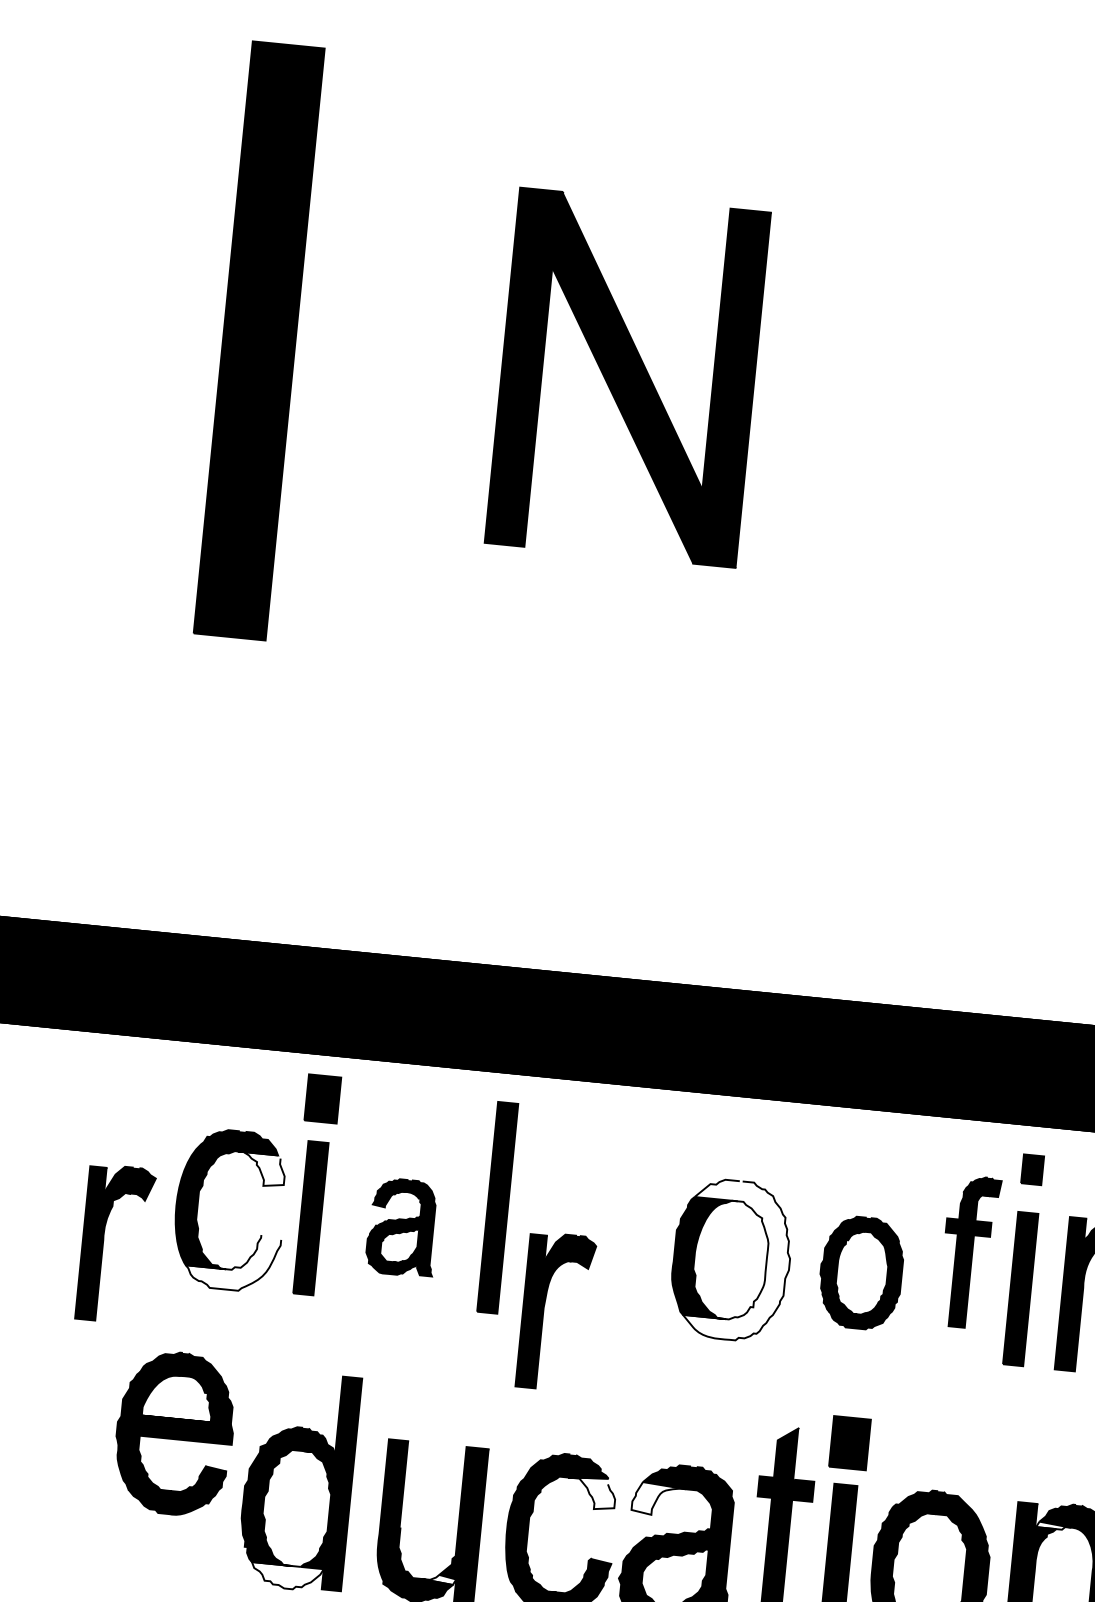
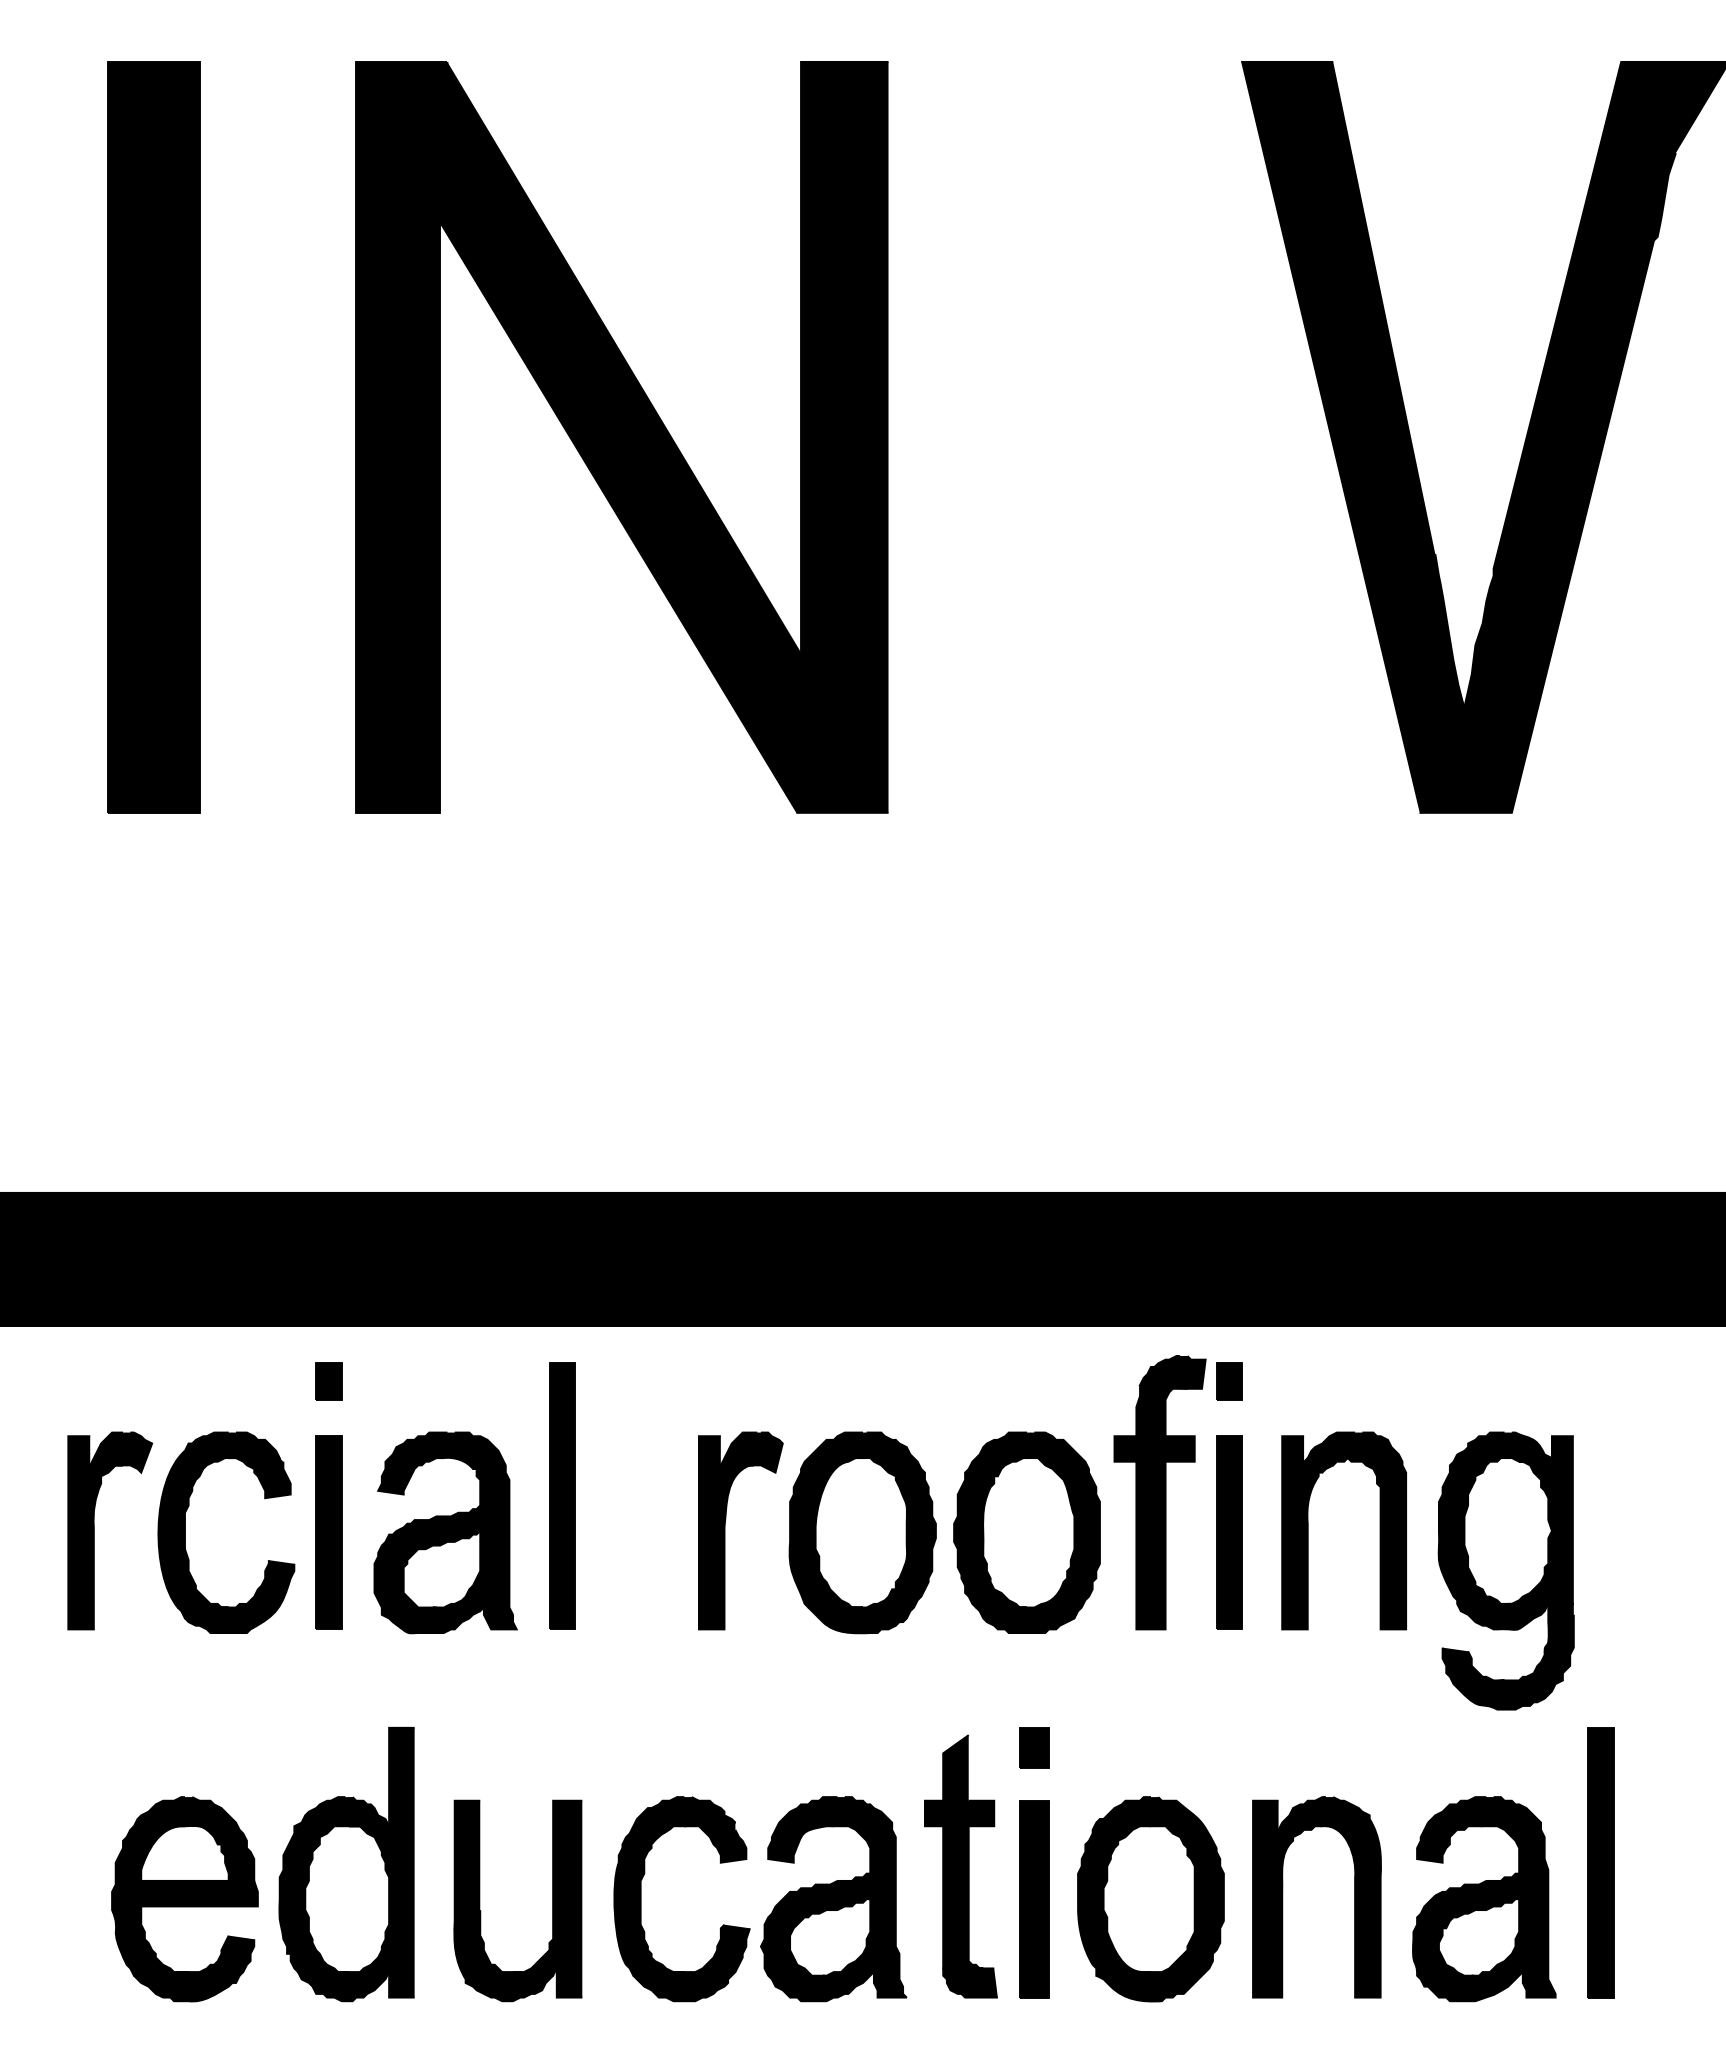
part: (627, 377) -> (621, 437), size x1.67
part: (322, 1098) -> (328, 1381), size x0.62
fill: (260, 1169) -> (259, 1478), added
part: (402, 1227) -> (445, 1532), size x1.67
part: (103, 1242) -> (94, 1530), moved
part: (968, 1251) -> (1159, 1492), size x1.43
fill: (738, 1260) -> (871, 1532), added
fill: (232, 1261) -> (235, 1596), added
part: (860, 1272) -> (1026, 1532), size x1.43
part: (544, 1310) -> (725, 1530), moved
part: (174, 1433) -> (184, 1899), moved
part: (850, 1442) -> (1034, 1747), size x0.62
fill: (591, 1492) -> (715, 1842), added
fill: (658, 1499) -> (800, 1842), added
fill: (1053, 1525) -> (1300, 1825), added
fill: (286, 1576) -> (343, 1986), added
fill: (438, 1578) -> (534, 1969), added

